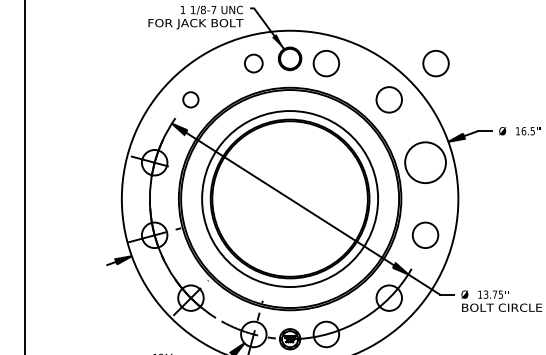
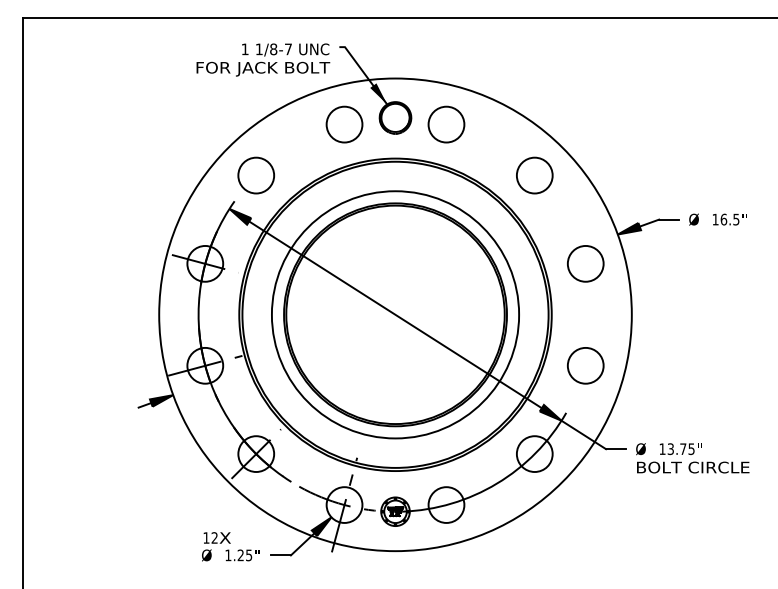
circle: (253, 63) -> (344, 124), size x1.43
circle: (436, 63) -> (600, 124), removed
circle: (190, 99) -> (255, 175), size x1.67
circle: (425, 162) -> (585, 263), size x0.62

